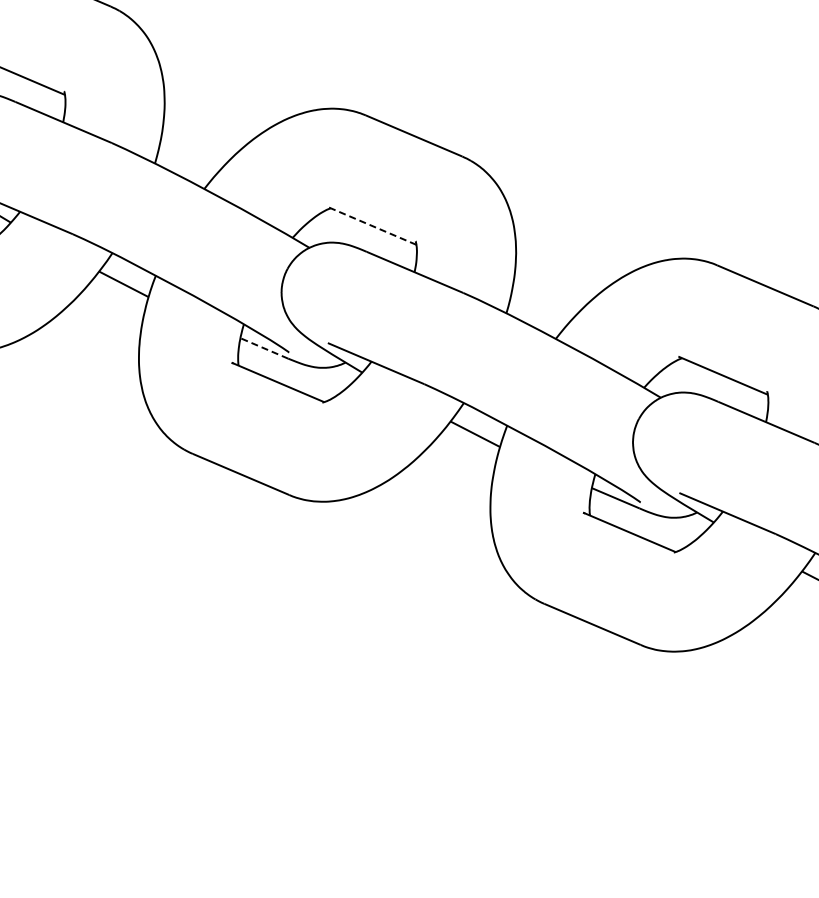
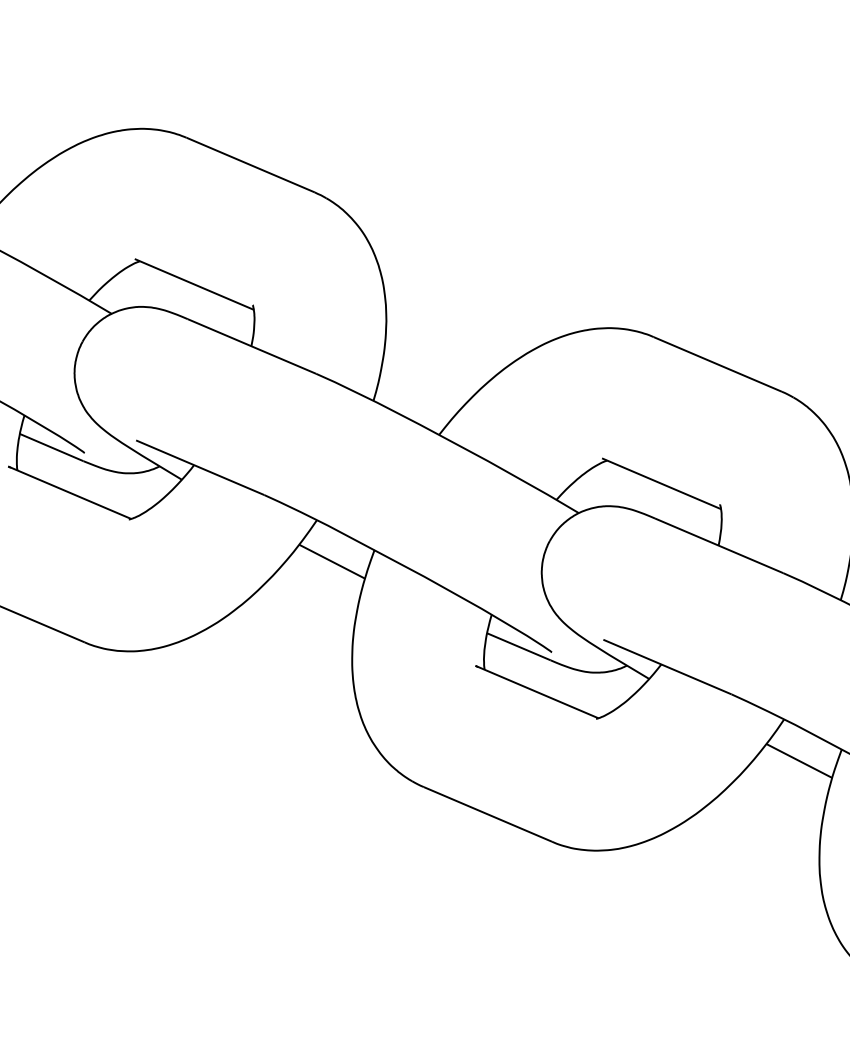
line: (371, 225) -> (194, 284), dashed -> solid
line: (263, 348) -> (50, 447), dashed -> solid

